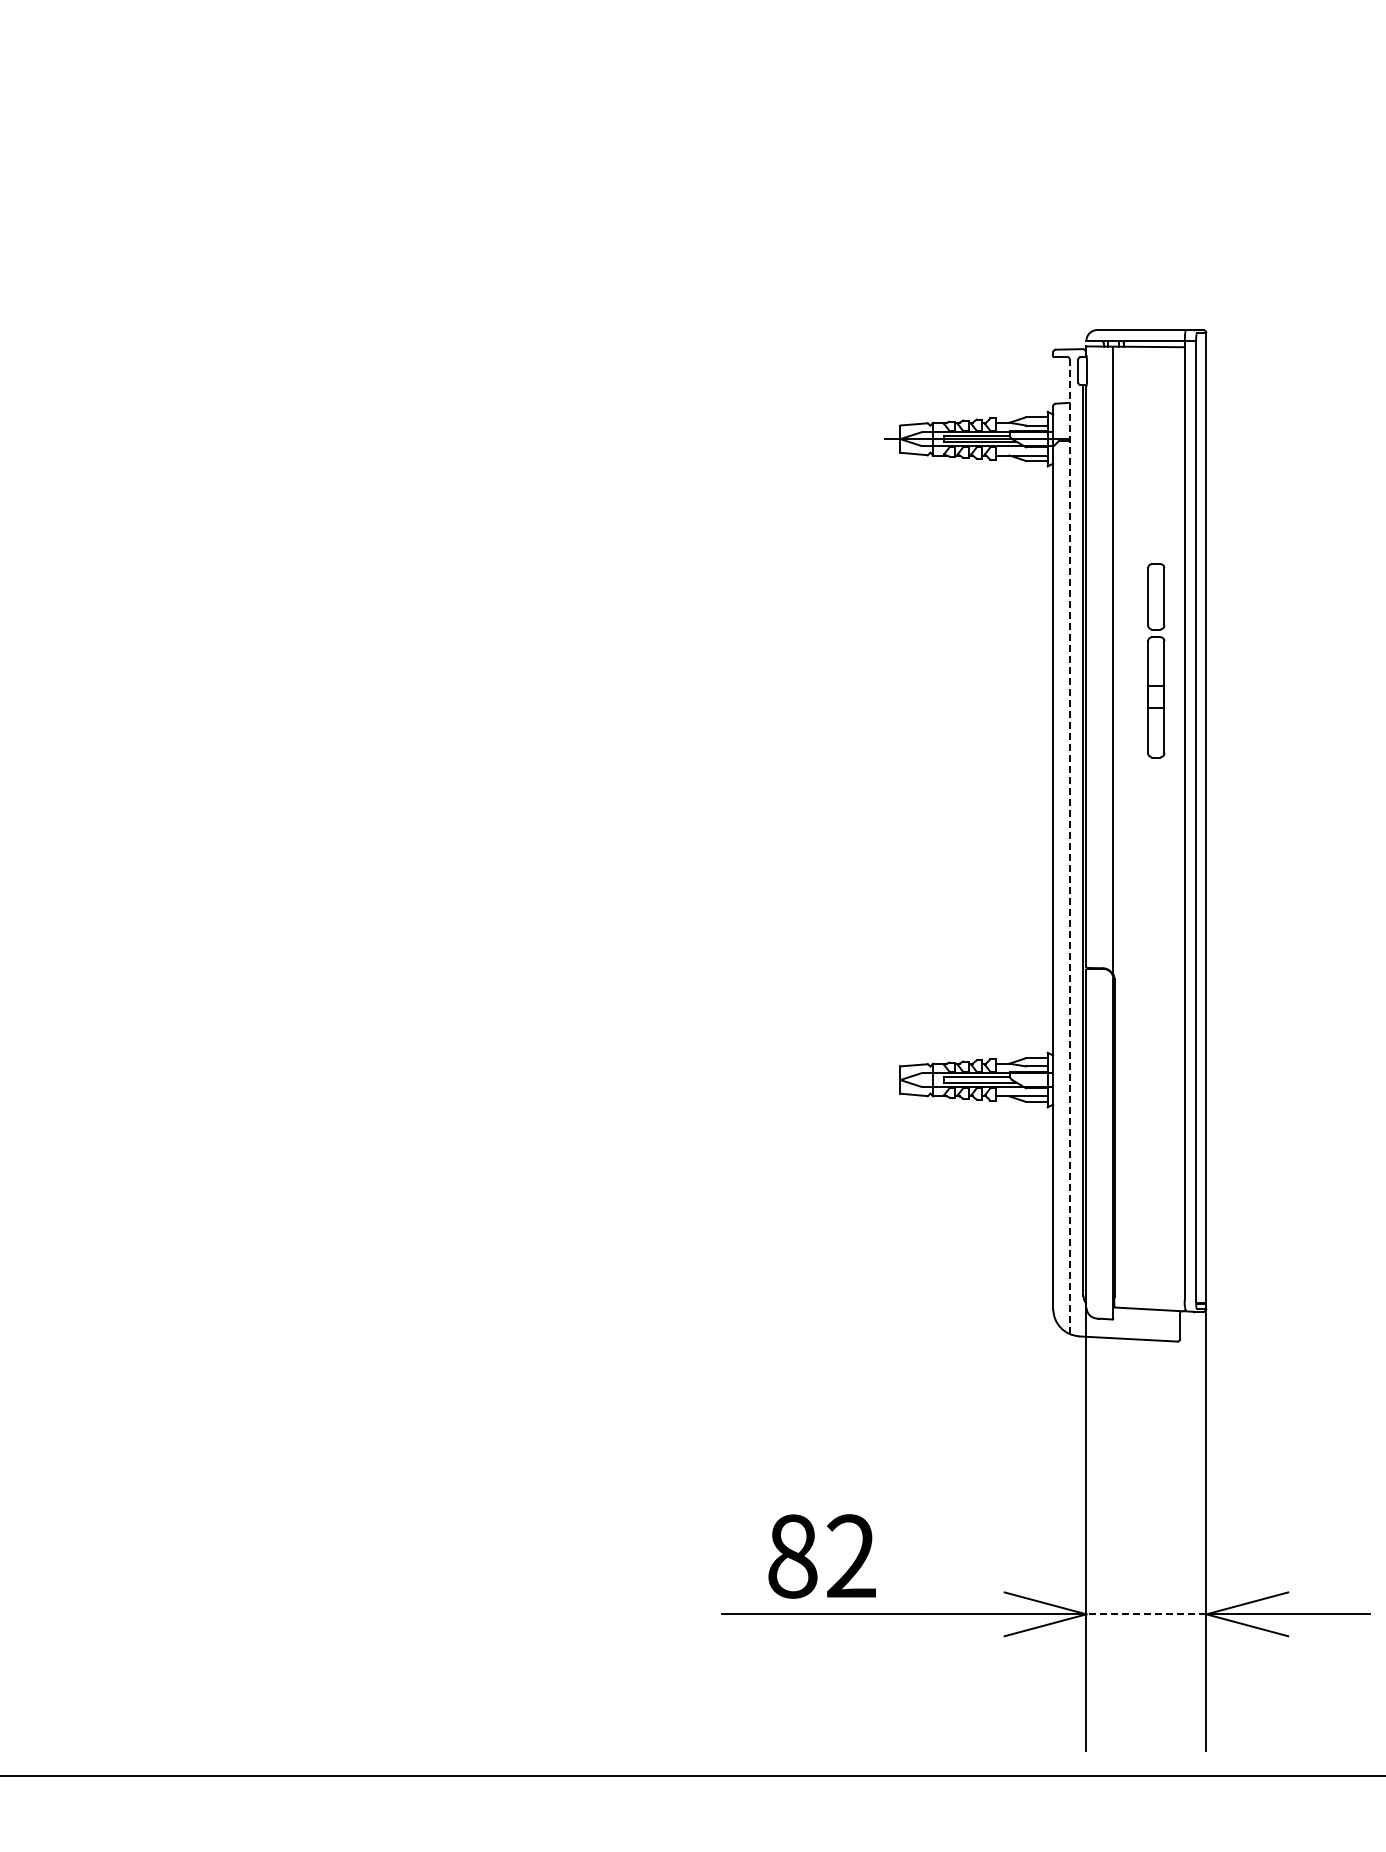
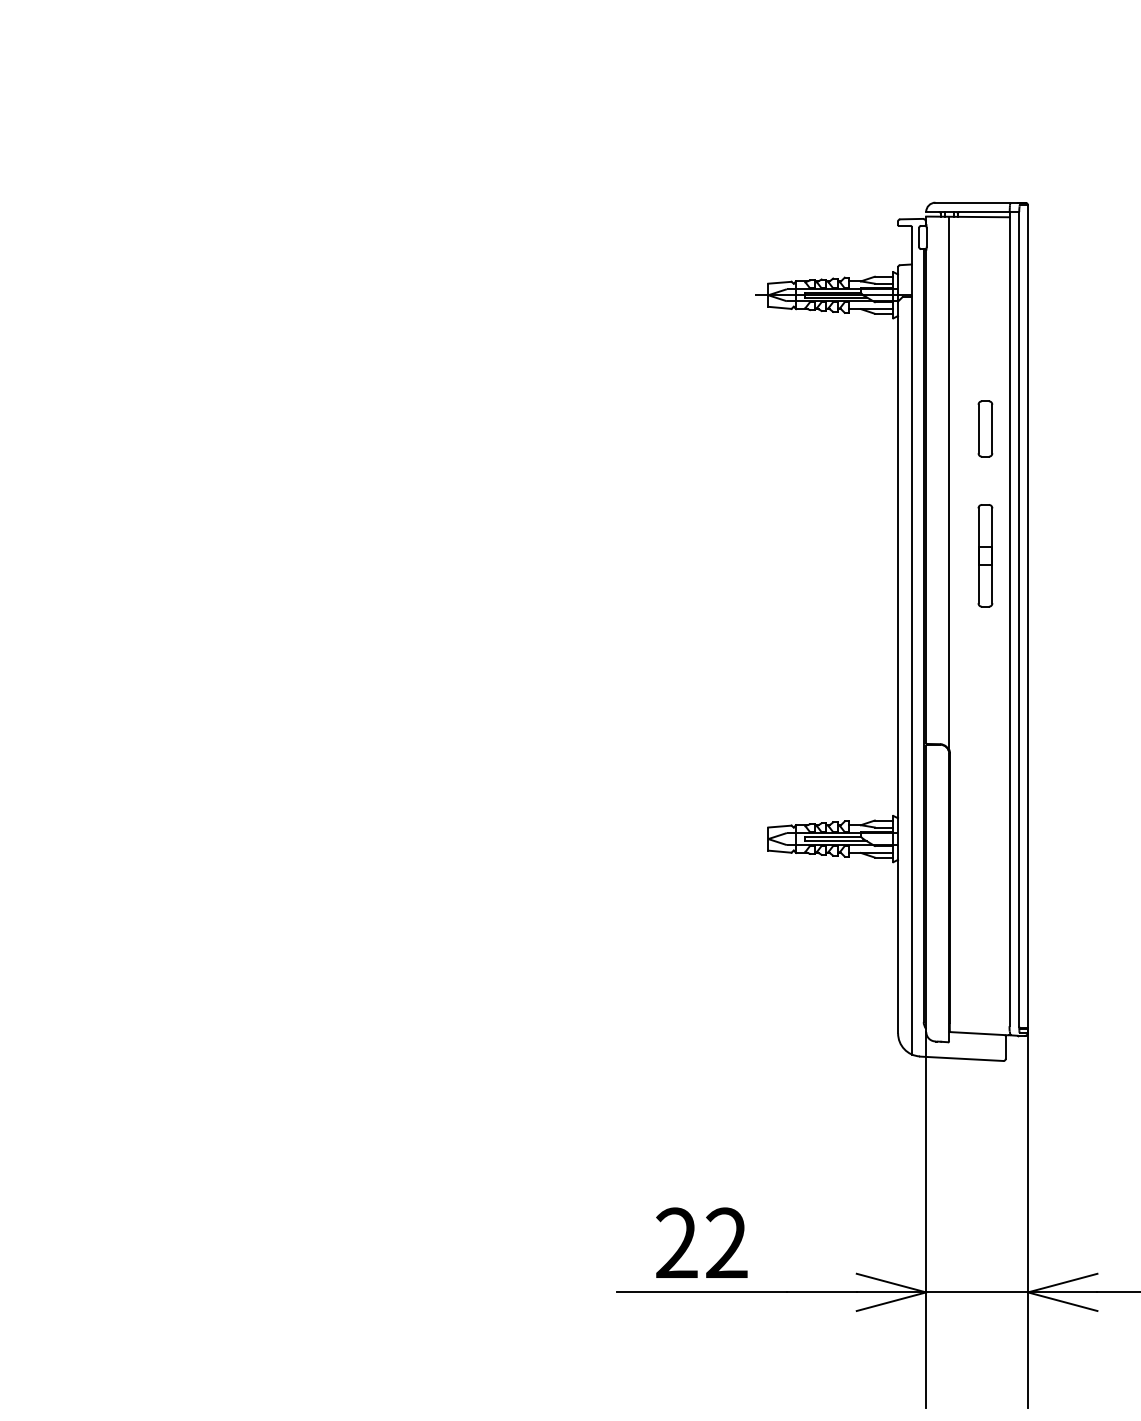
part: (1156, 697) -> (985, 556), moved
line: (1069, 846) -> (911, 640), dashed -> solid
text: (792, 1556) -> (676, 1243), 82 -> 22
line: (1145, 1614) -> (976, 1292), dashed -> solid

